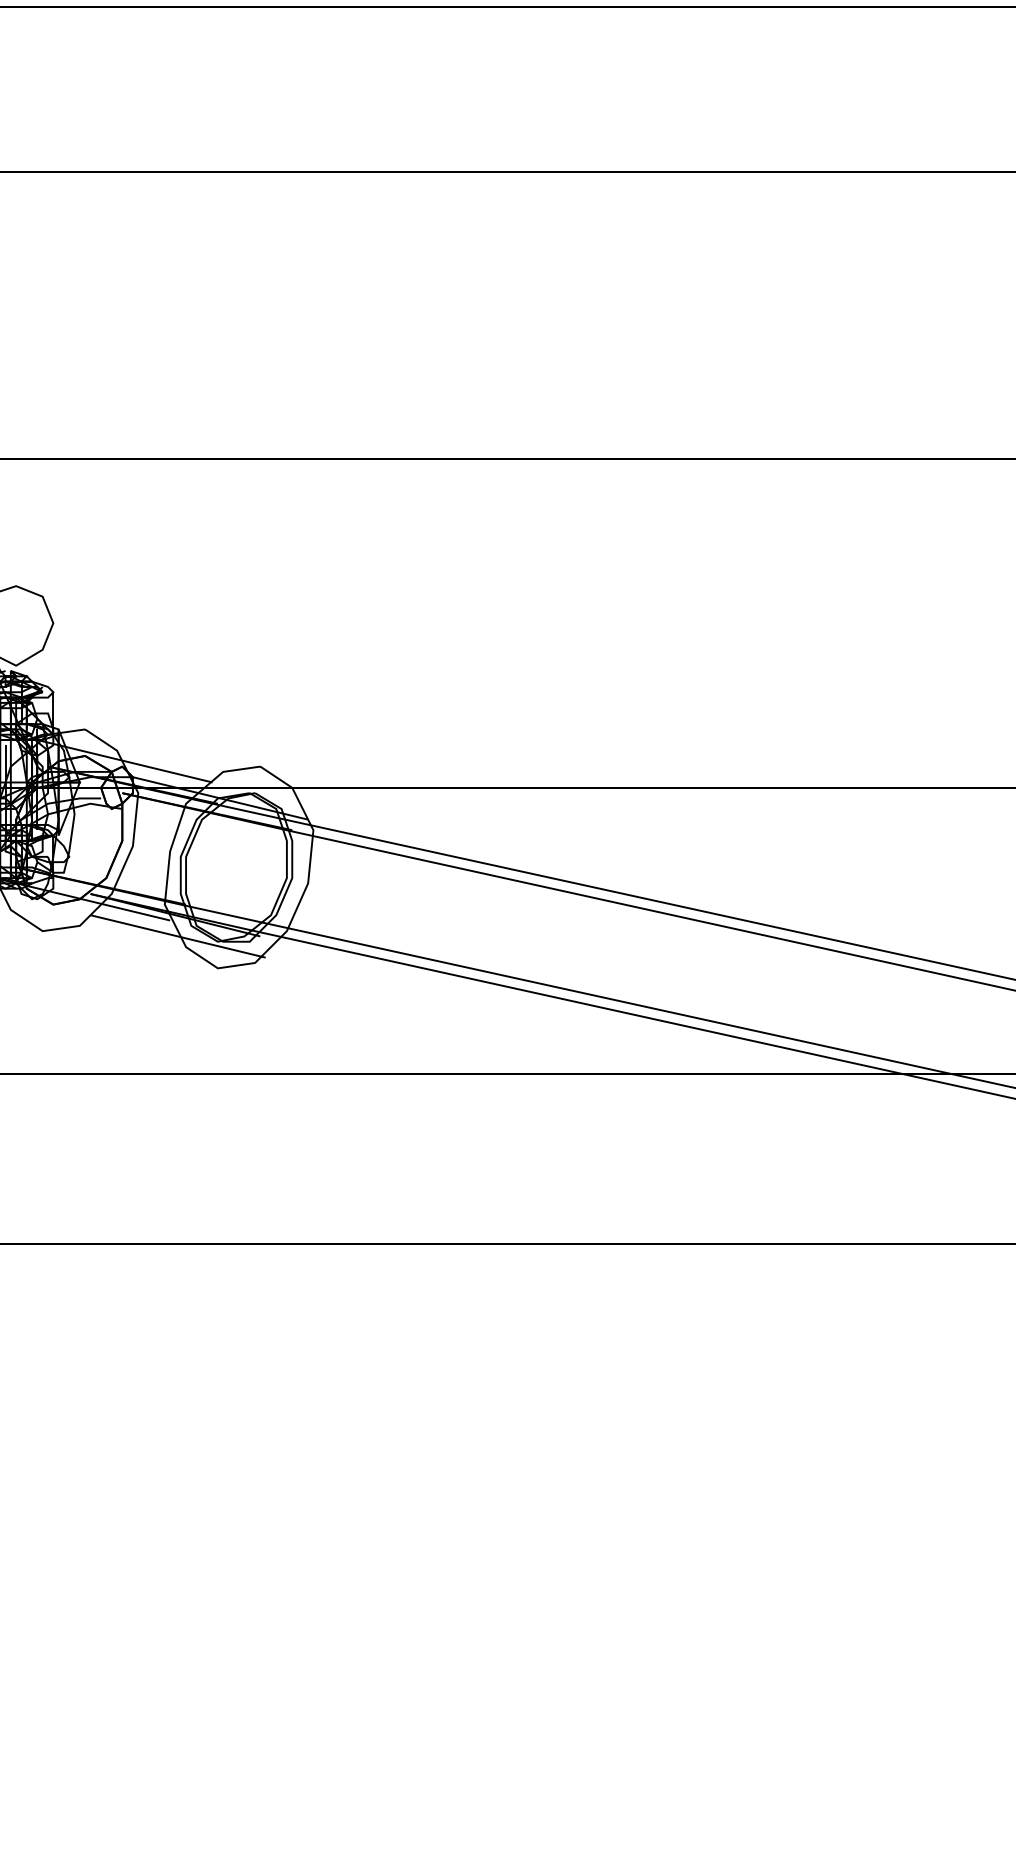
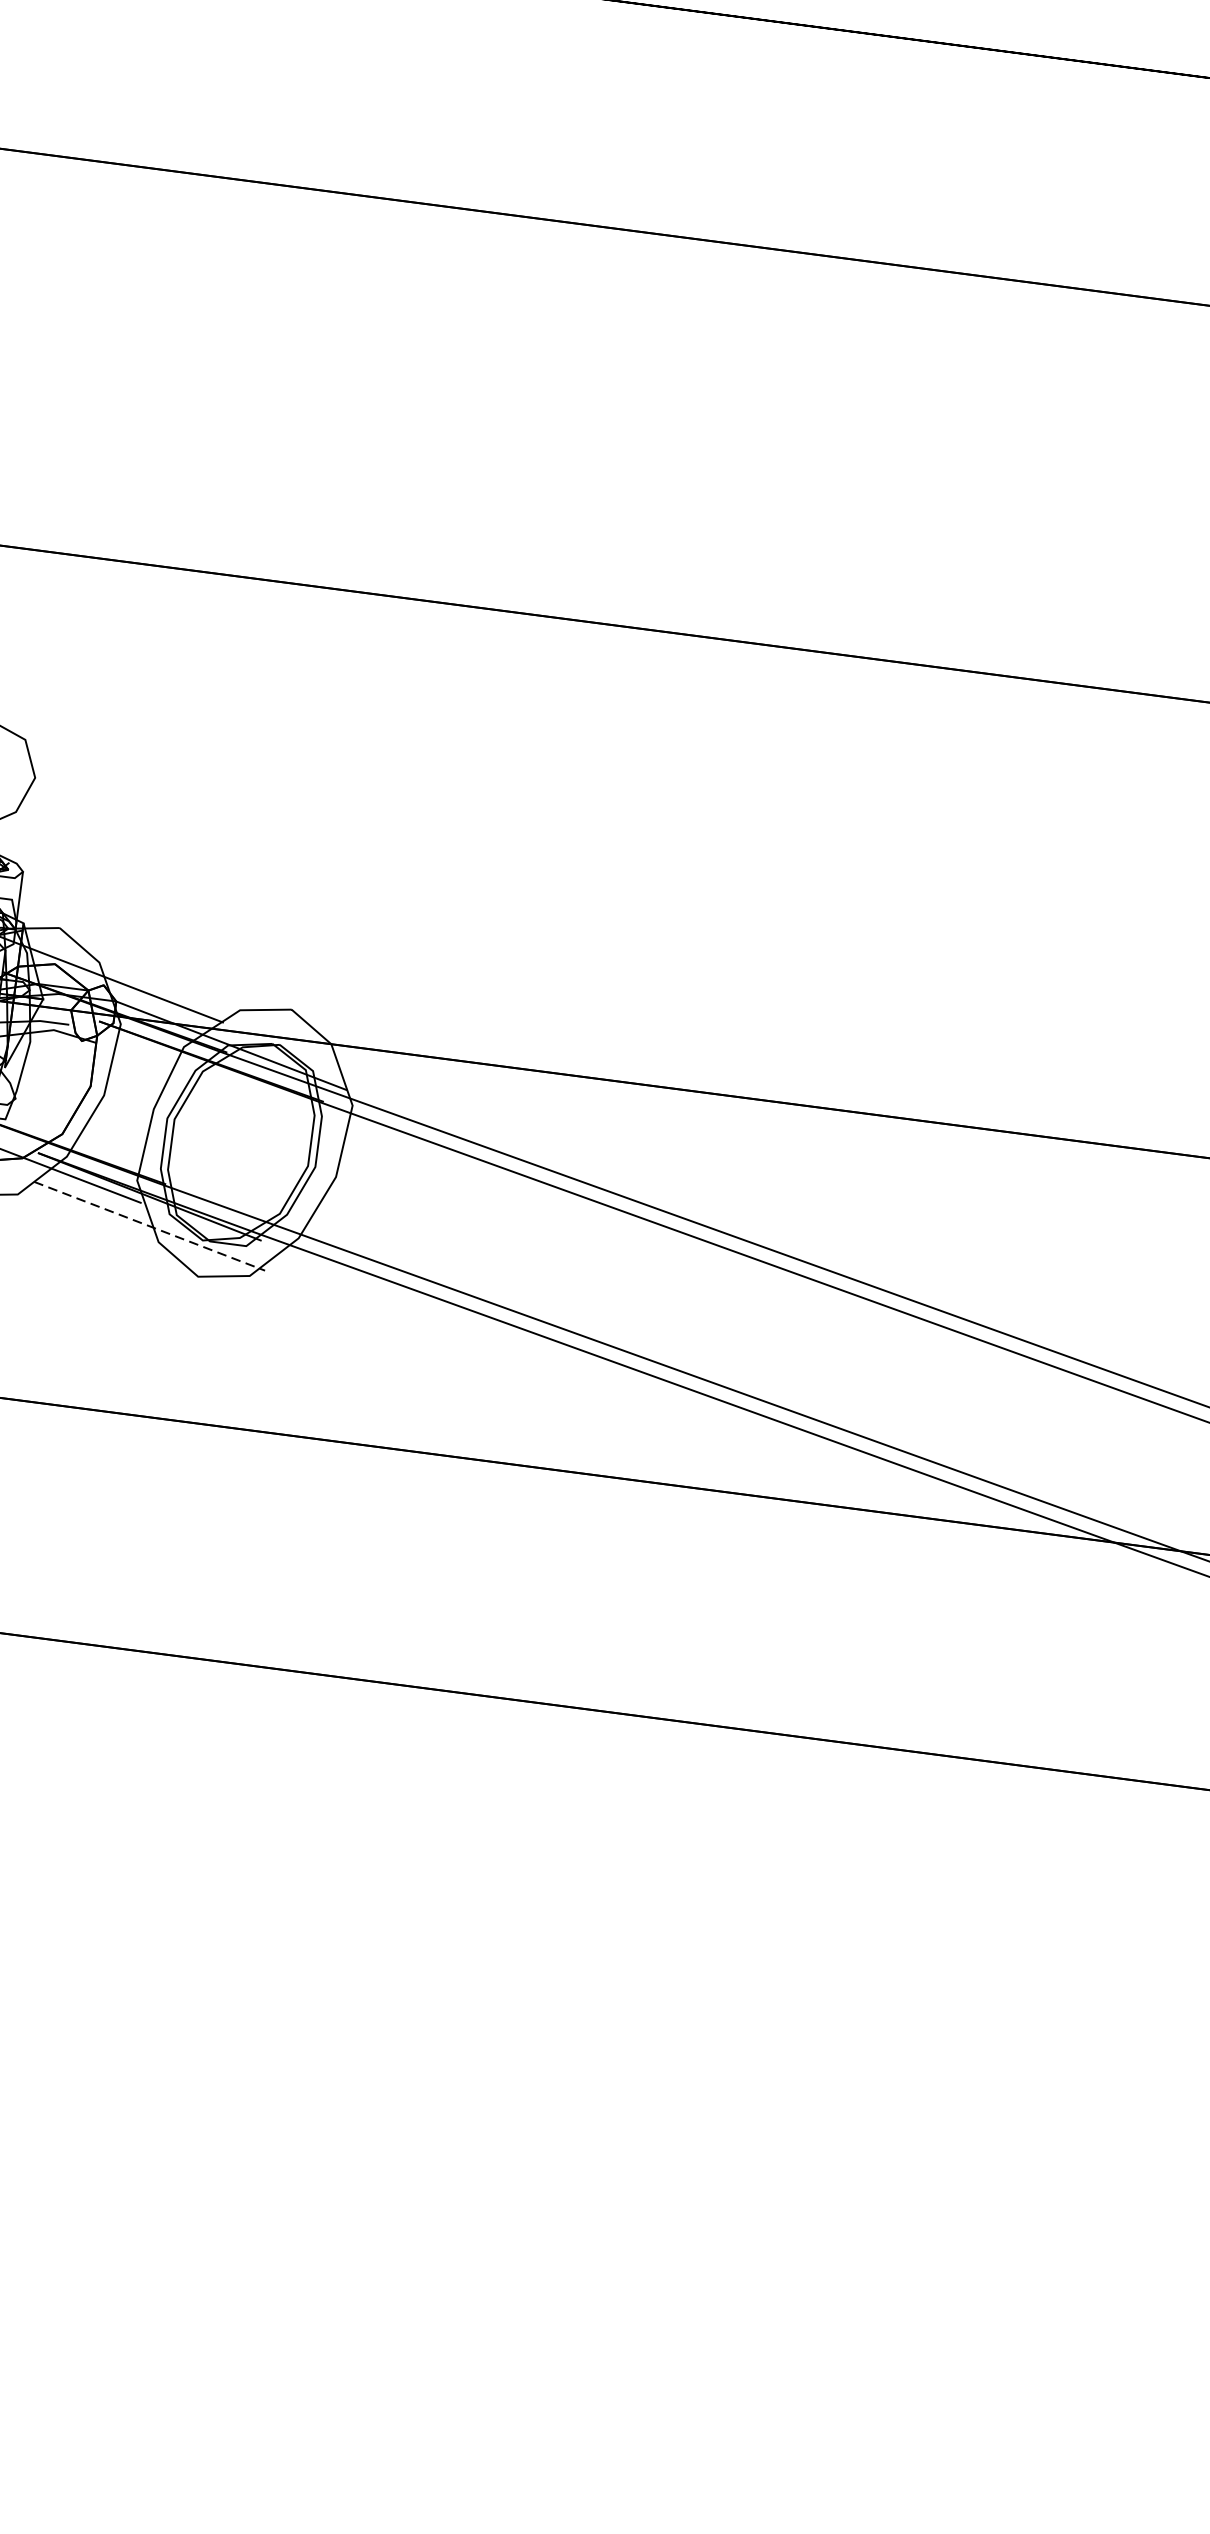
line: (178, 936) -> (150, 1226), solid -> dashed

